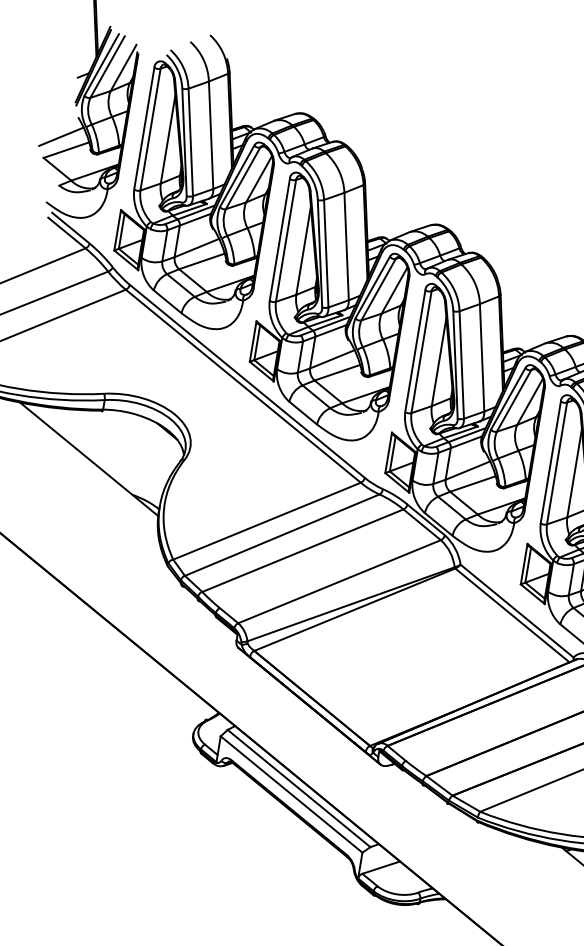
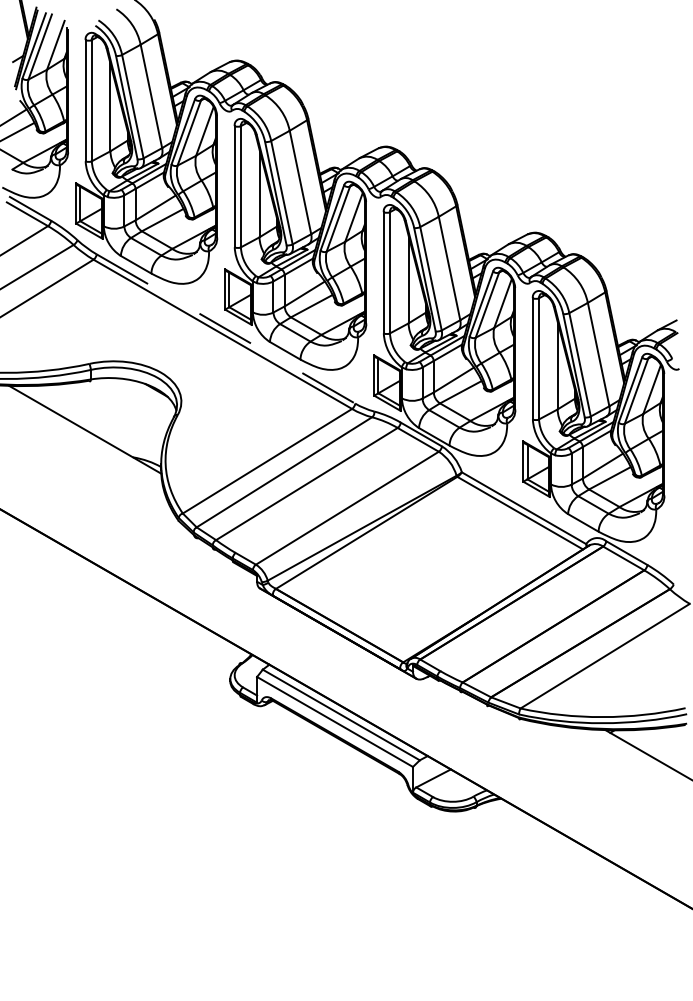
line: (247, 381) -> (226, 329), solid -> dashed

